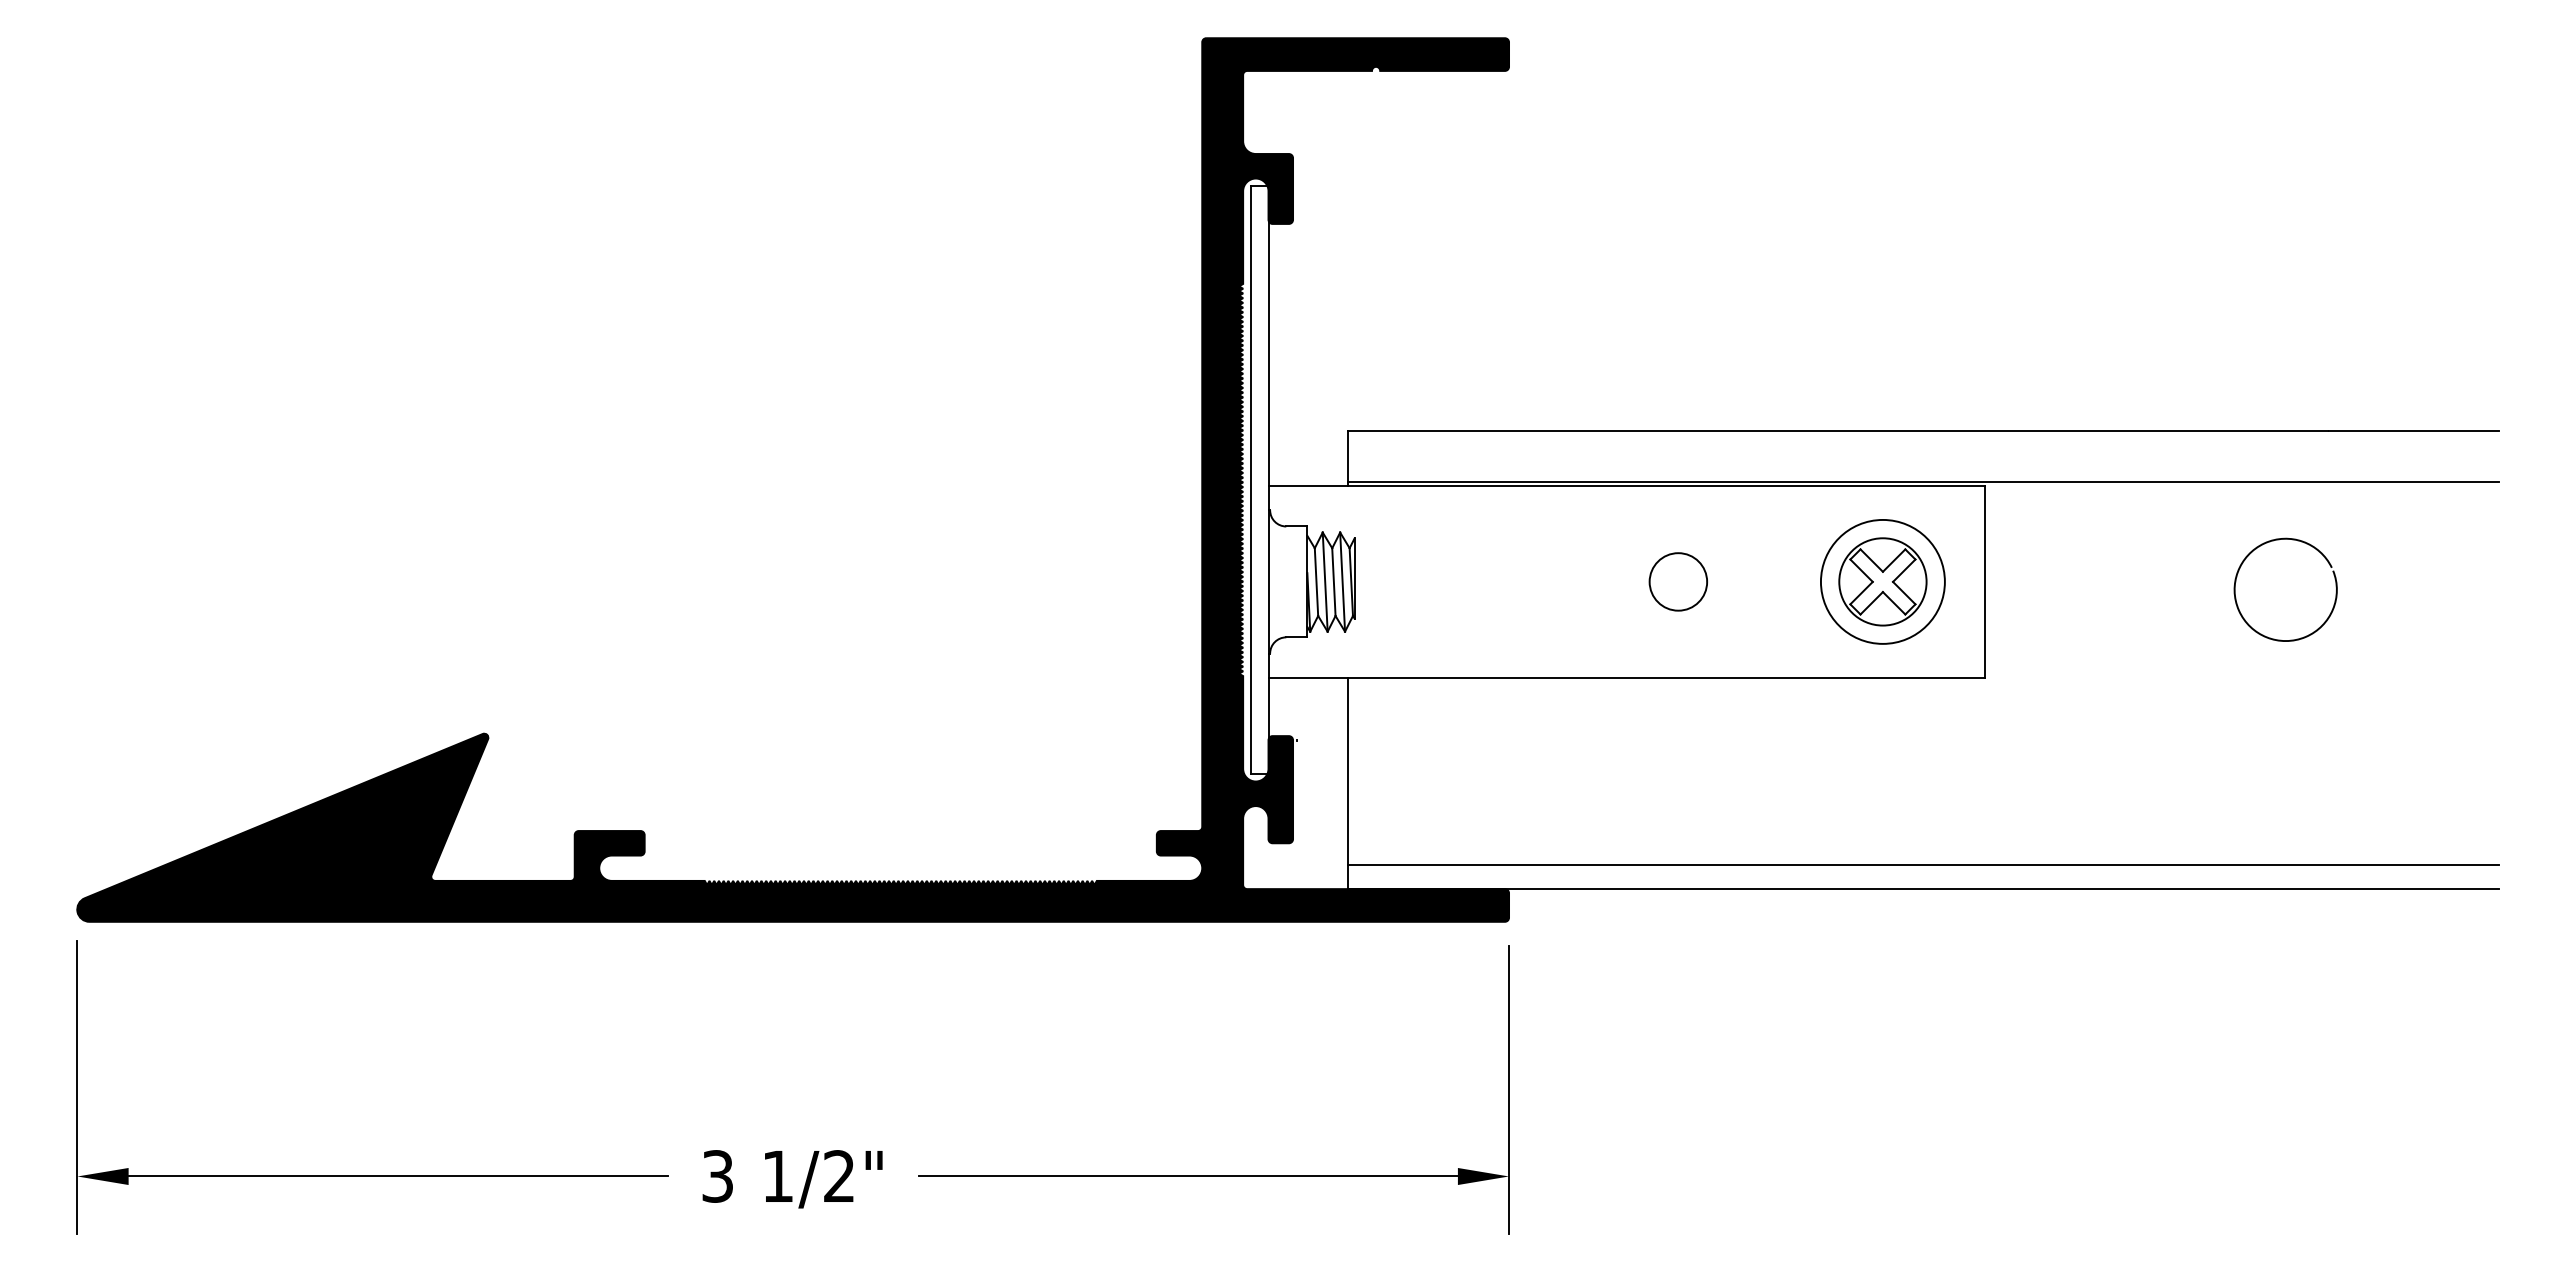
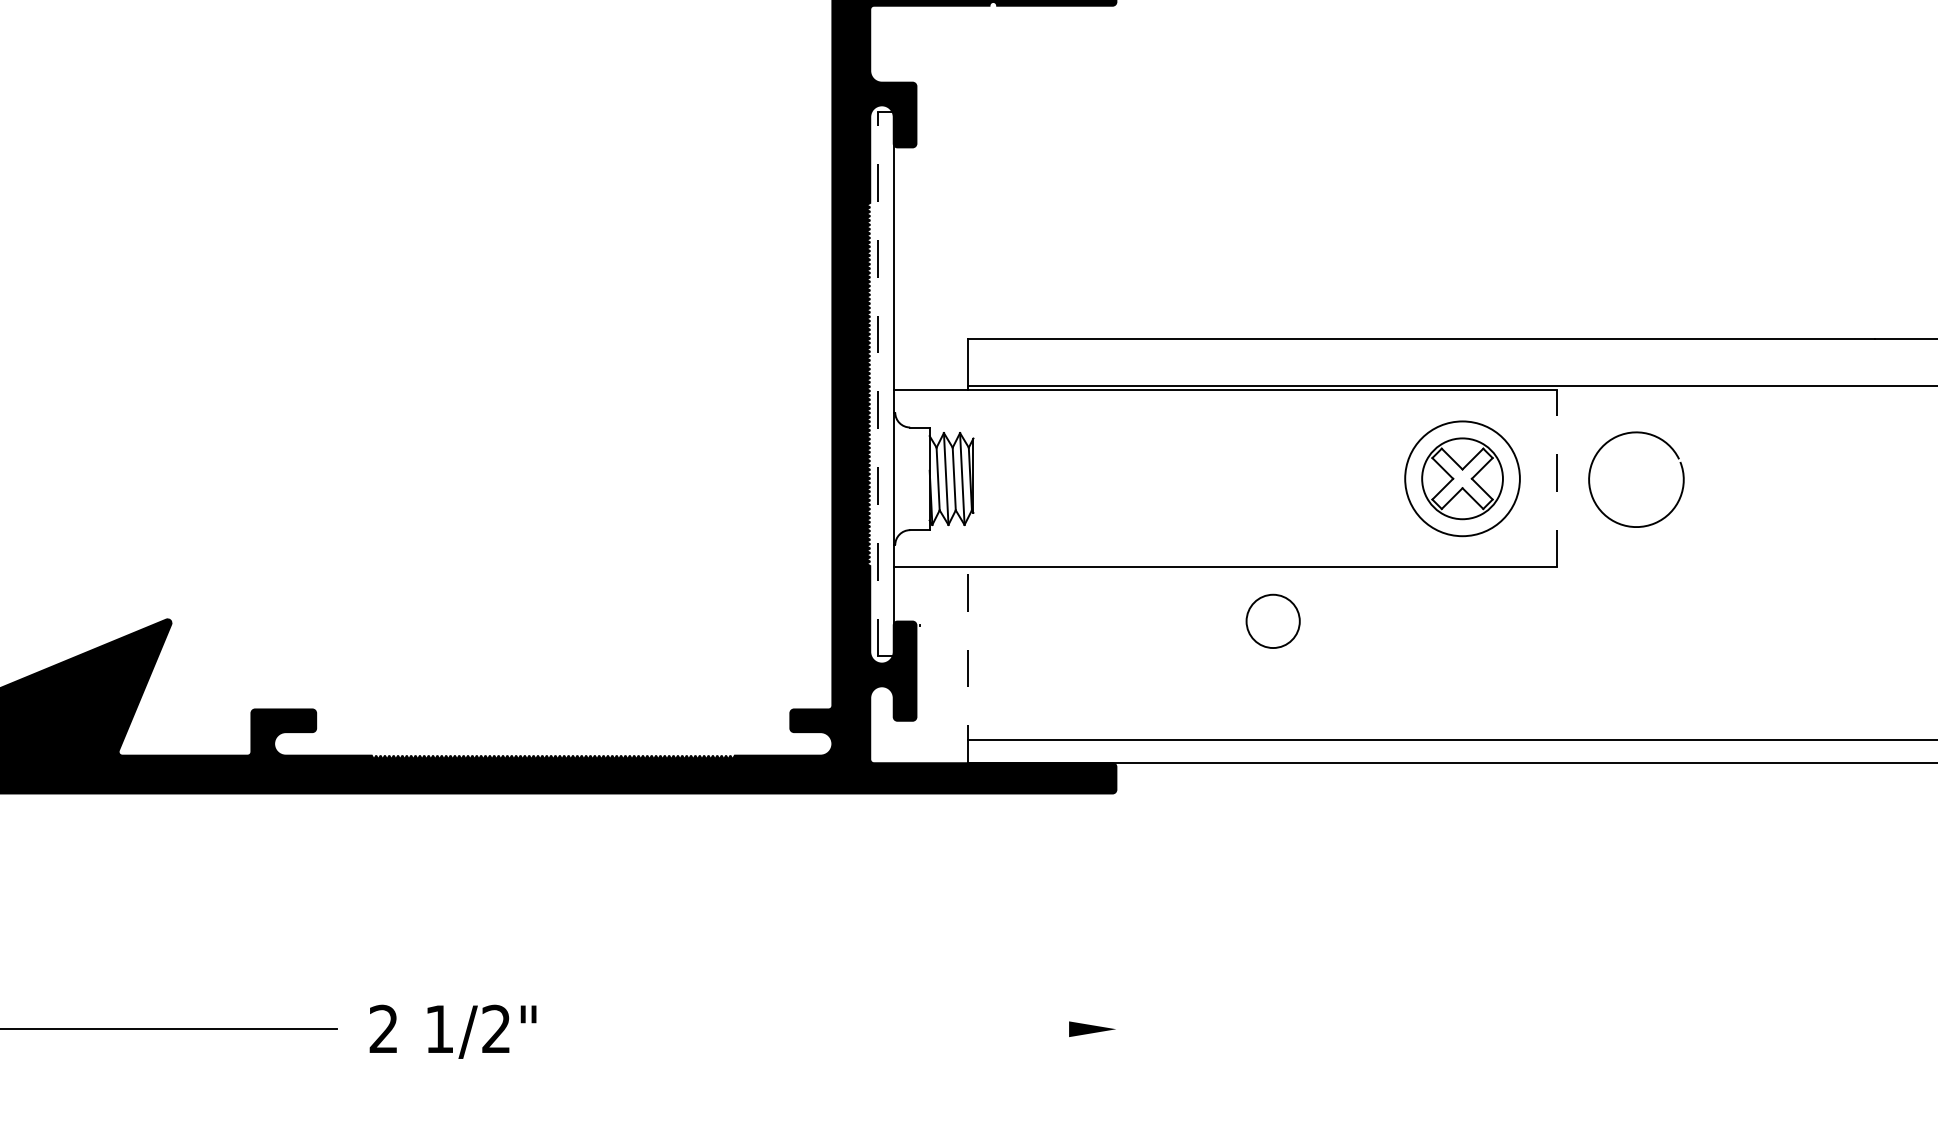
line: (1251, 479) -> (877, 383), solid -> dashed
arc: (2270, 542) -> (1622, 435), moved
circle: (1677, 581) -> (1272, 621), moved
line: (1985, 581) -> (1557, 478), solid -> dashed
line: (1348, 783) -> (967, 665), solid -> dashed
line: (1509, 1089) -> (1116, 948), removed
text: (717, 1176) -> (383, 1029), 3 -> 2
line: (1188, 1176) -> (819, 1029), removed

